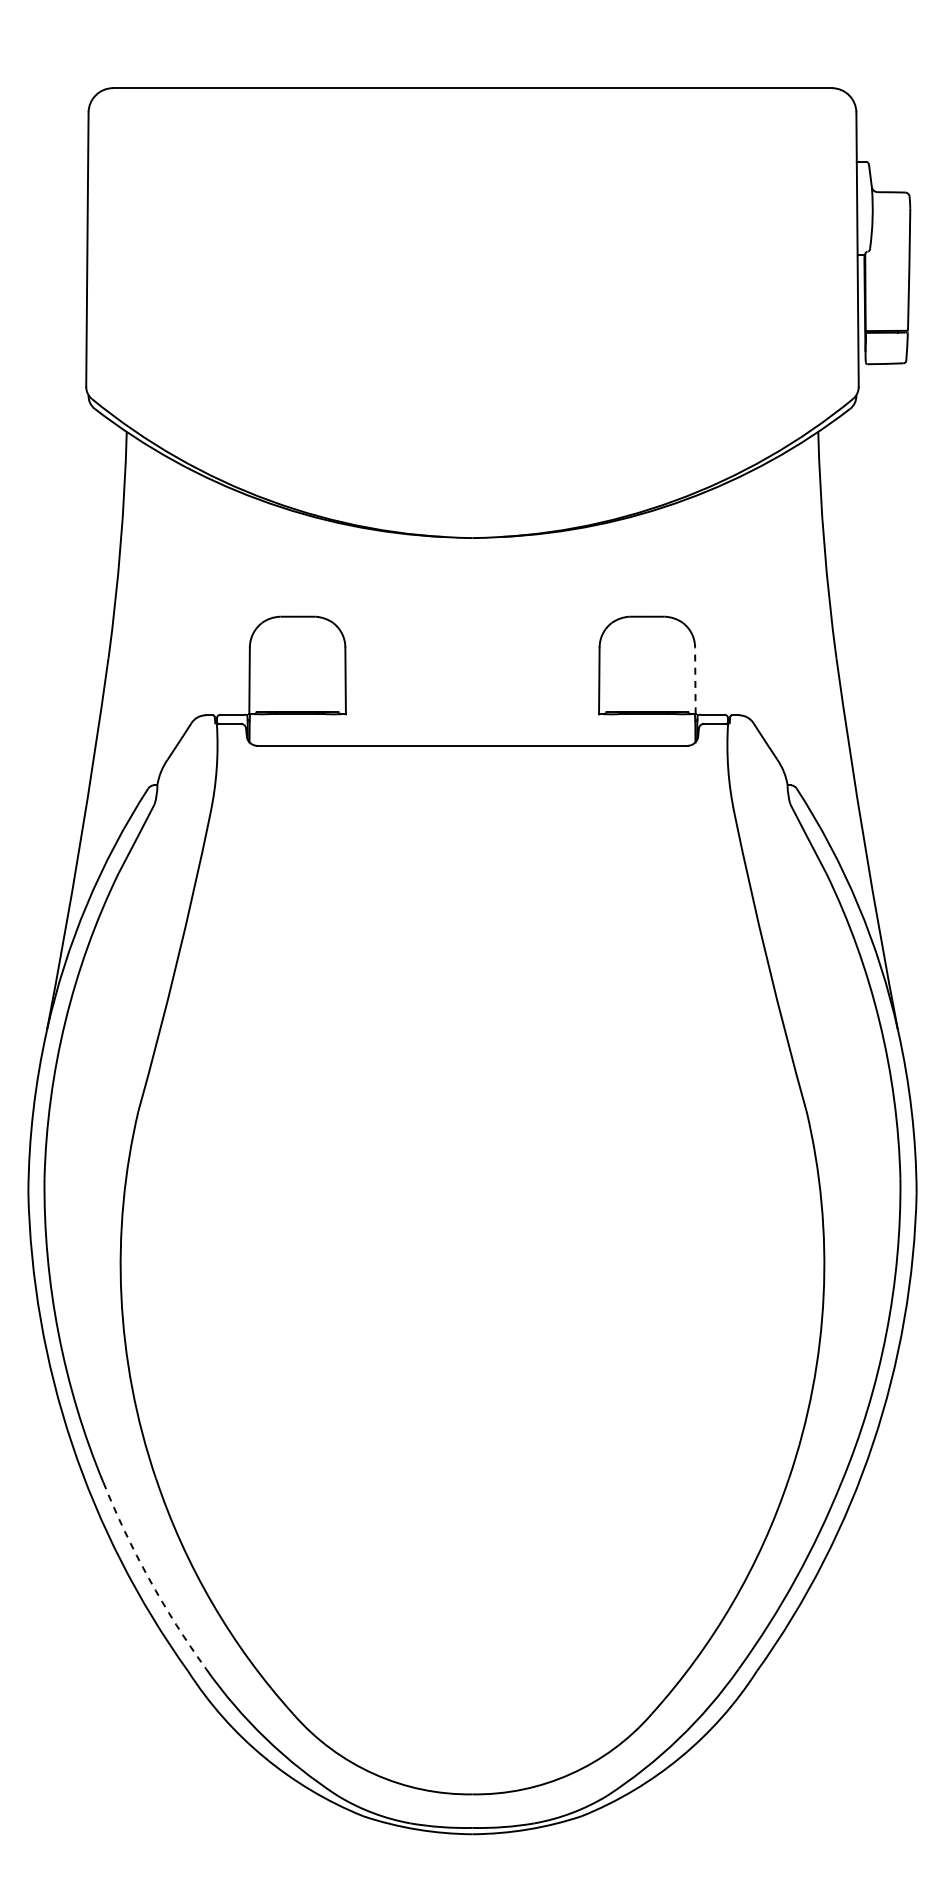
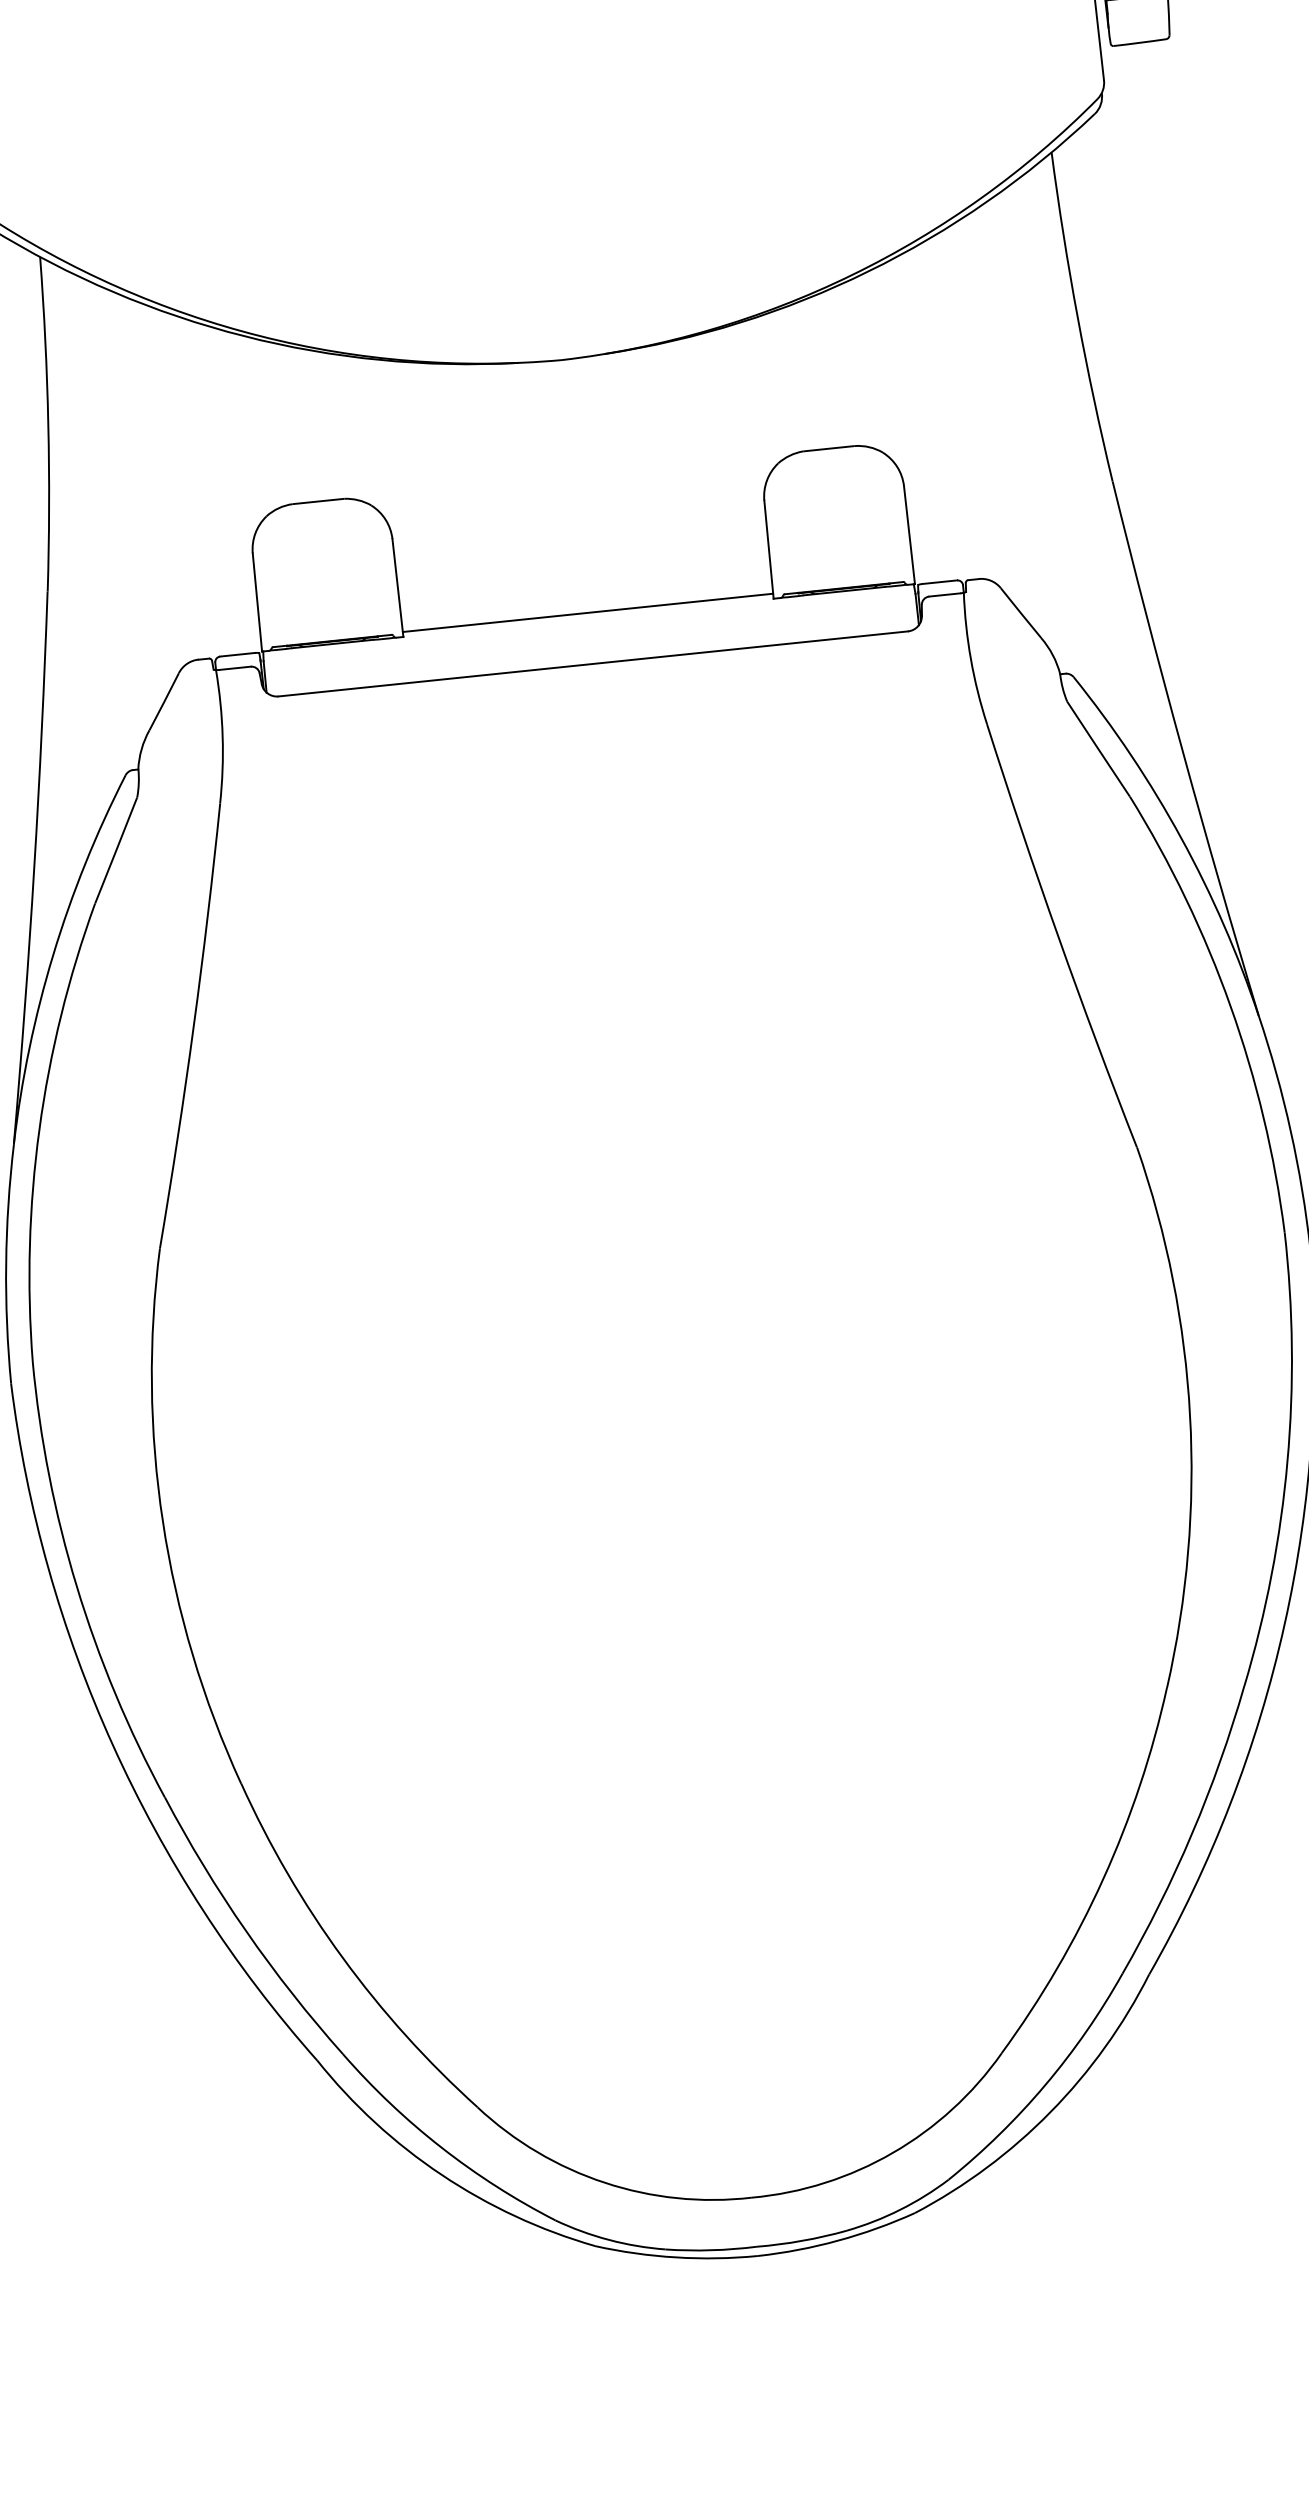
line: (695, 680) -> (909, 534), dashed -> solid
line: (472, 710) -> (587, 612), added
arc: (149, 1578) -> (246, 1930), dashed -> solid

